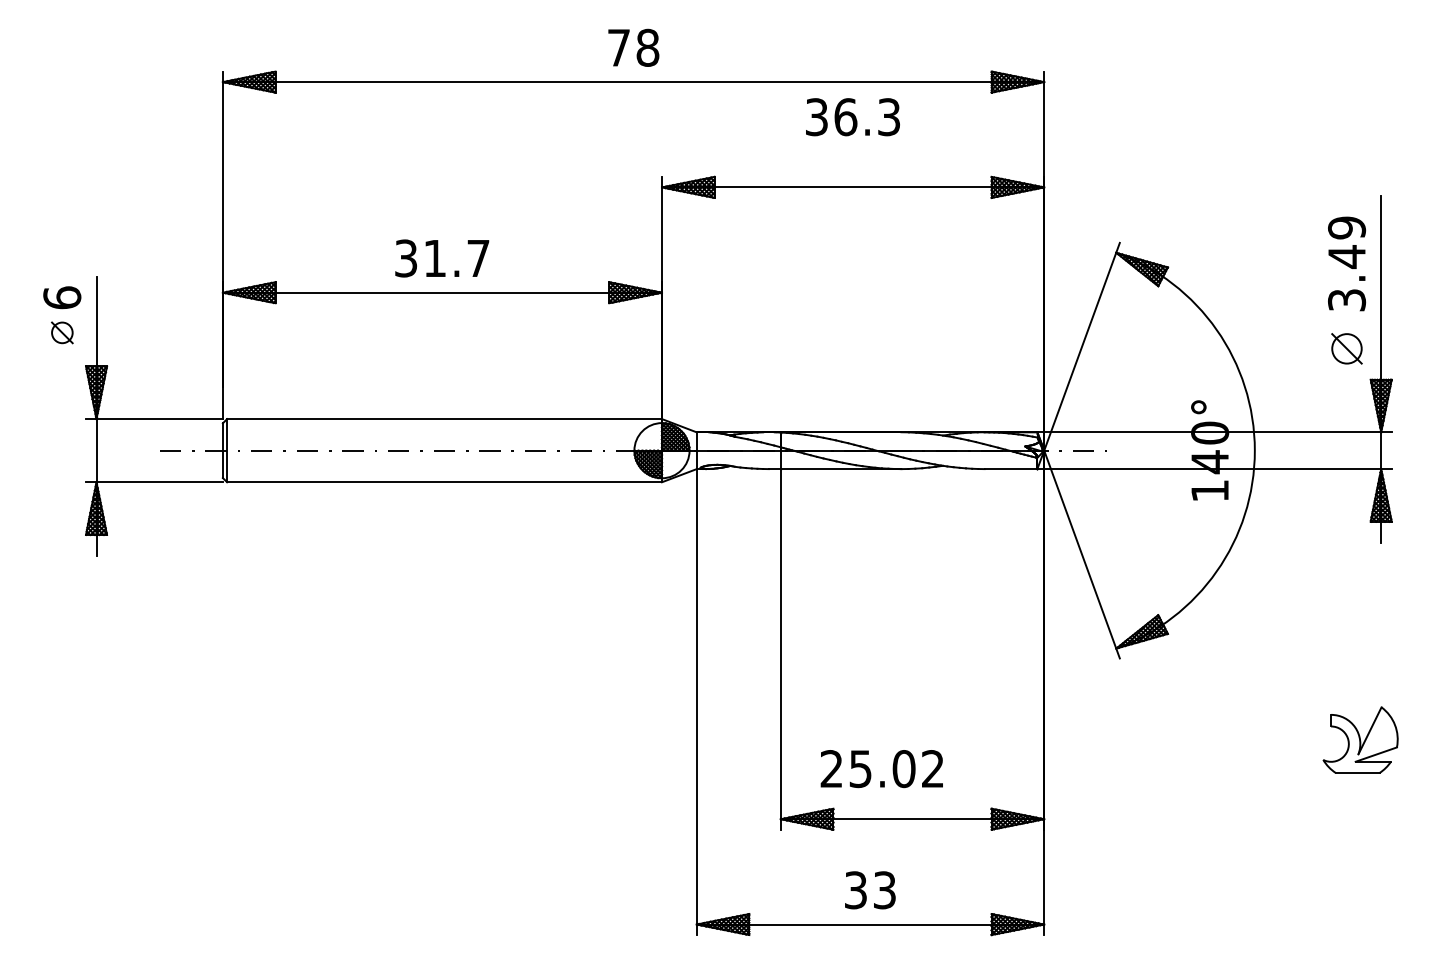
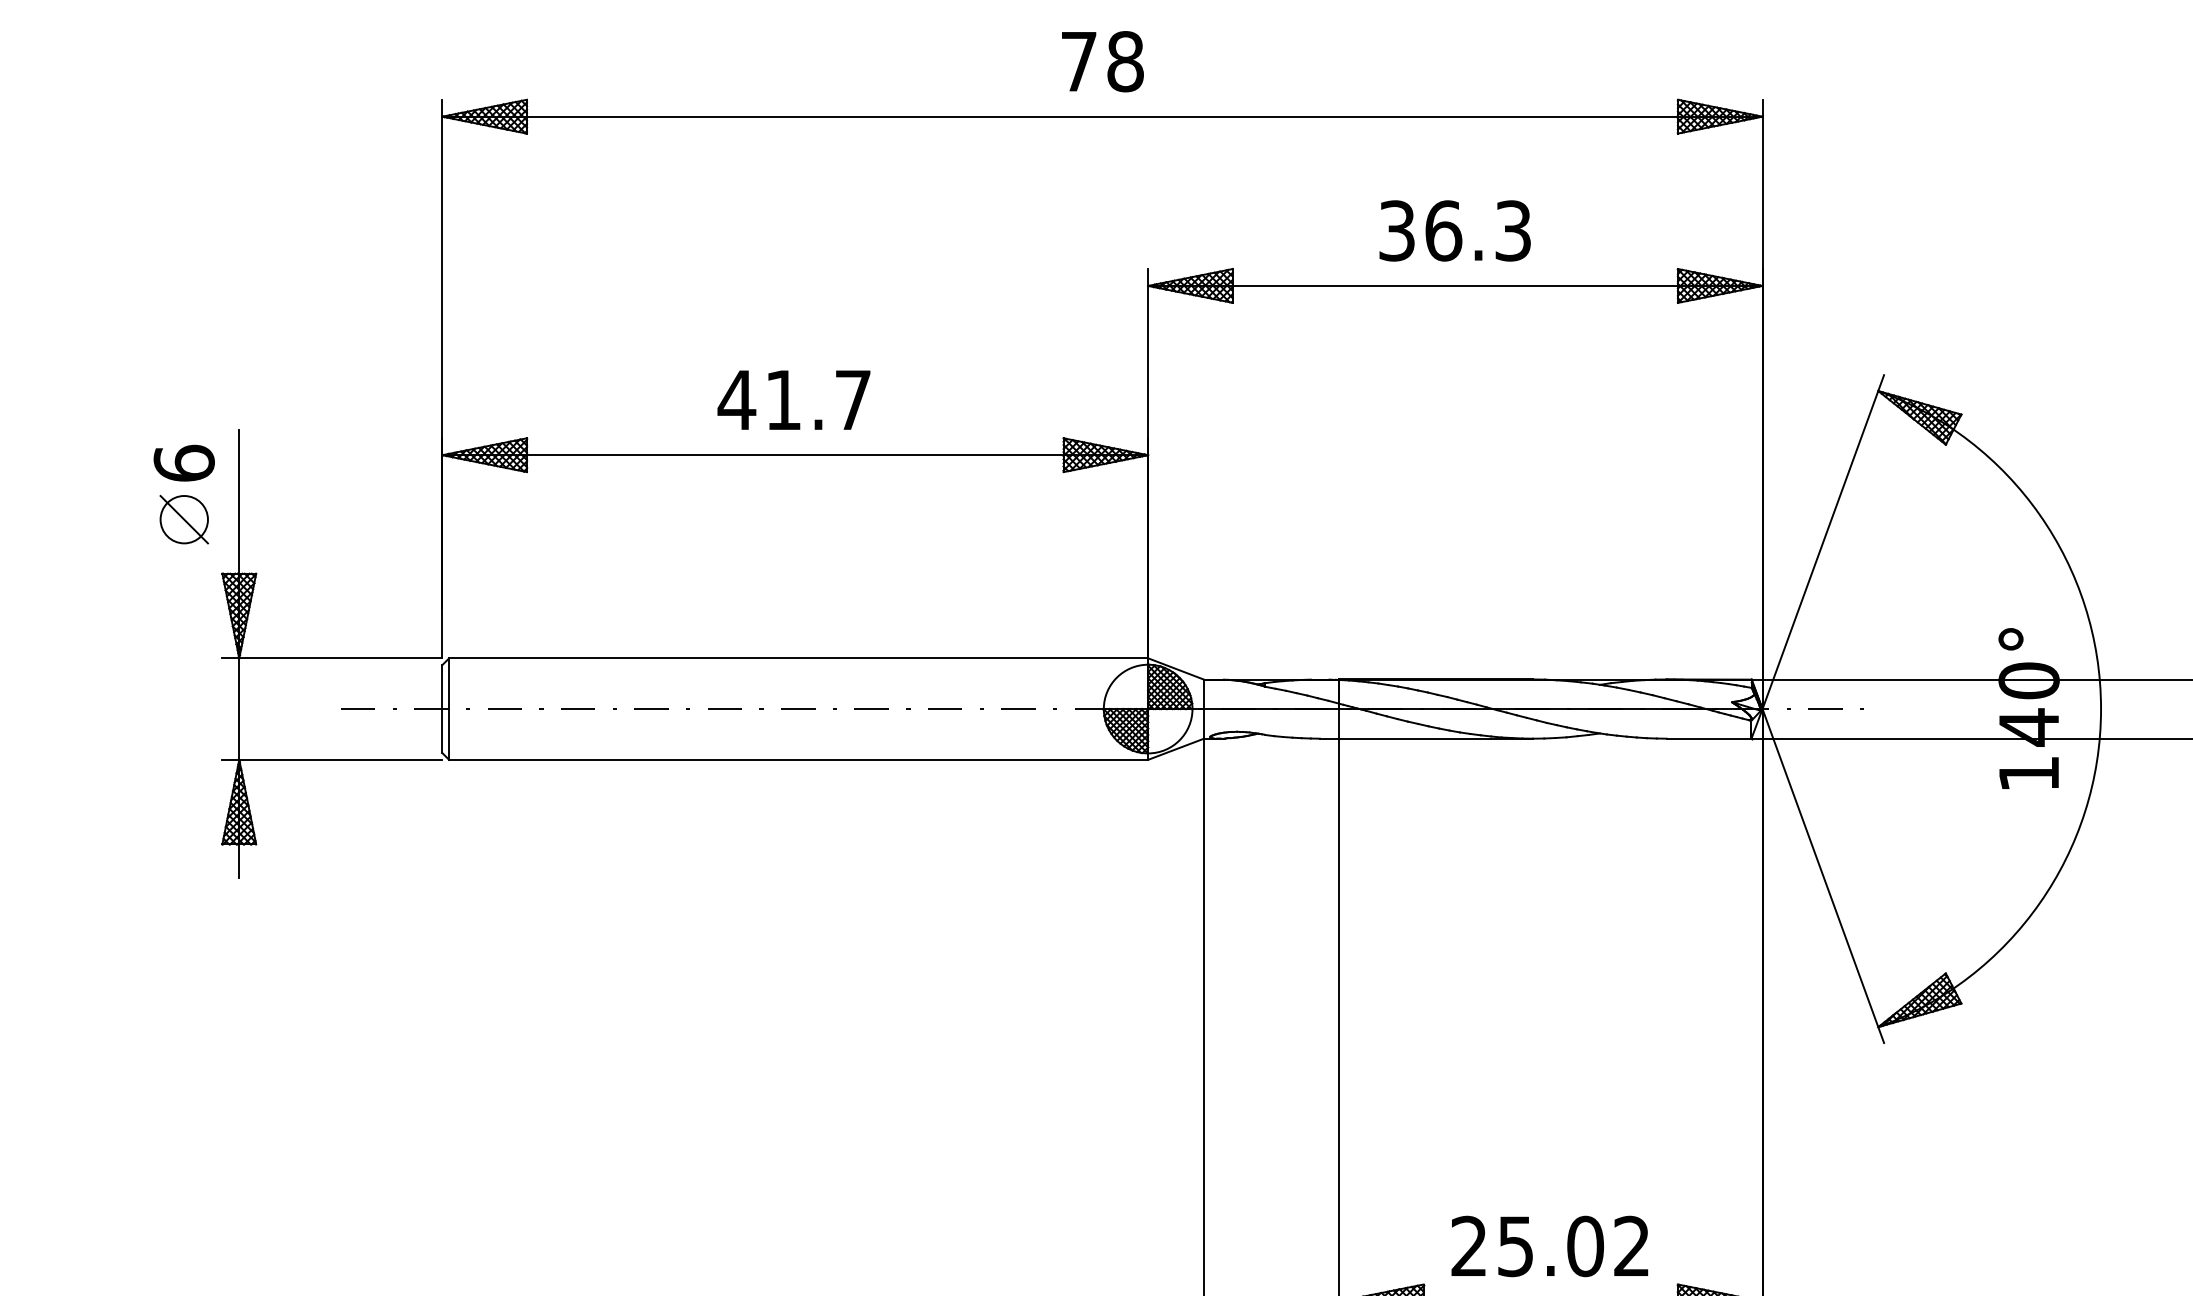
text: (852, 117) -> (1454, 231), moved
text: (406, 258) -> (737, 400), 31.7 -> 41.7
part: (62, 332) -> (184, 519), size x1.43
text: (881, 769) -> (1549, 1247), moved

